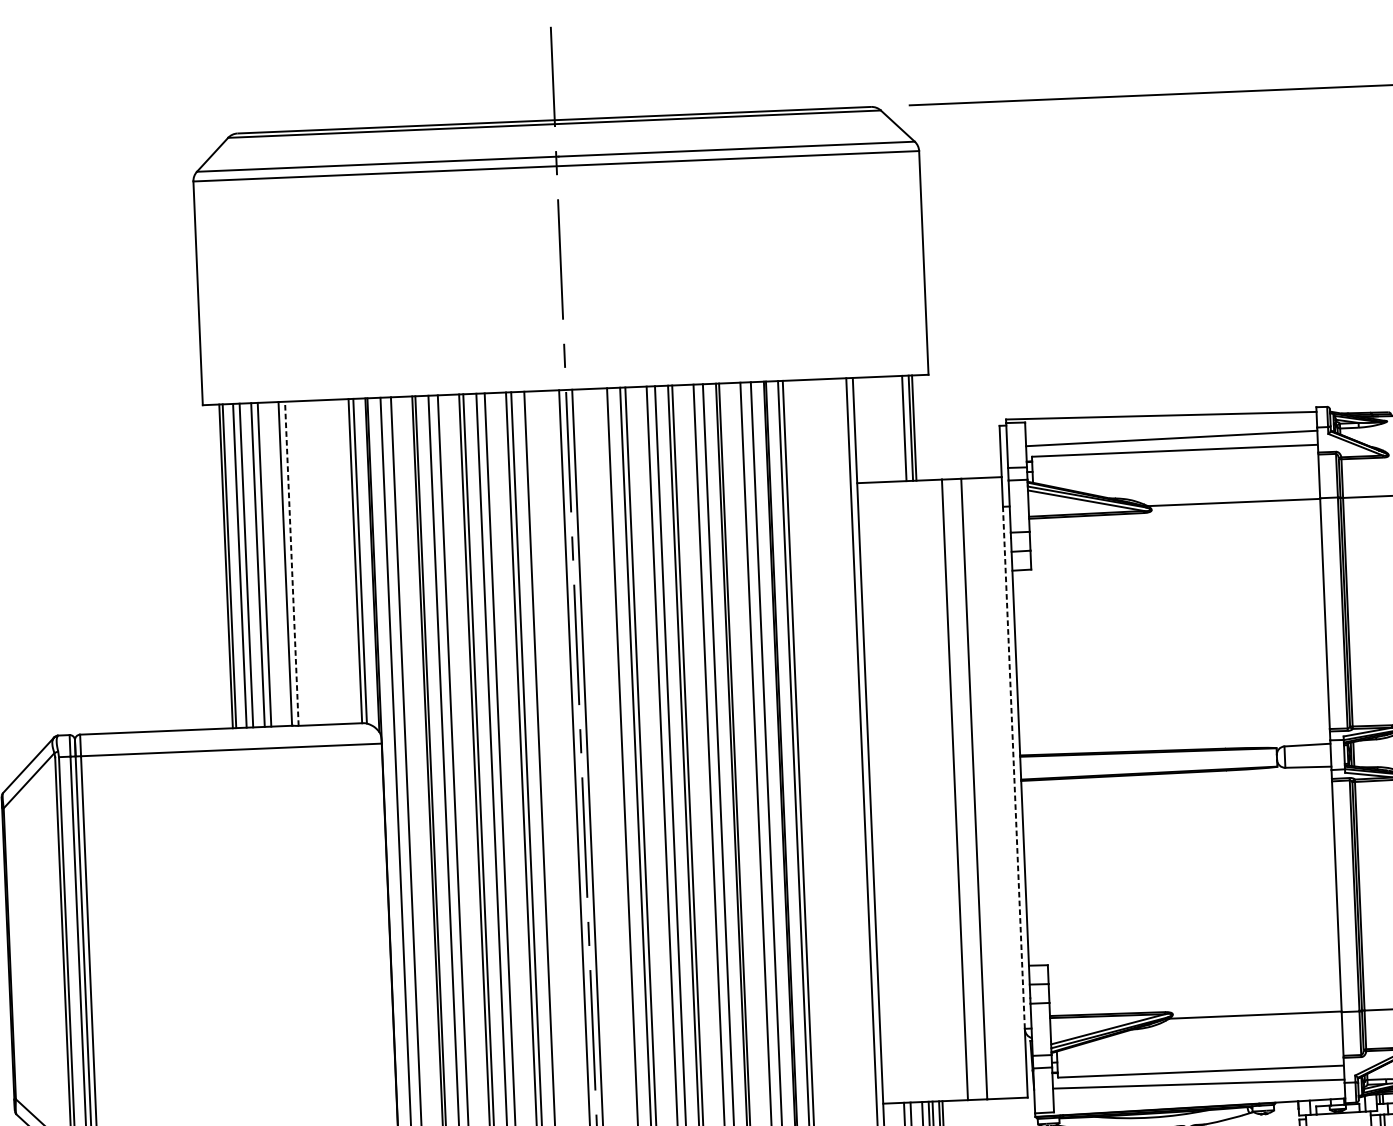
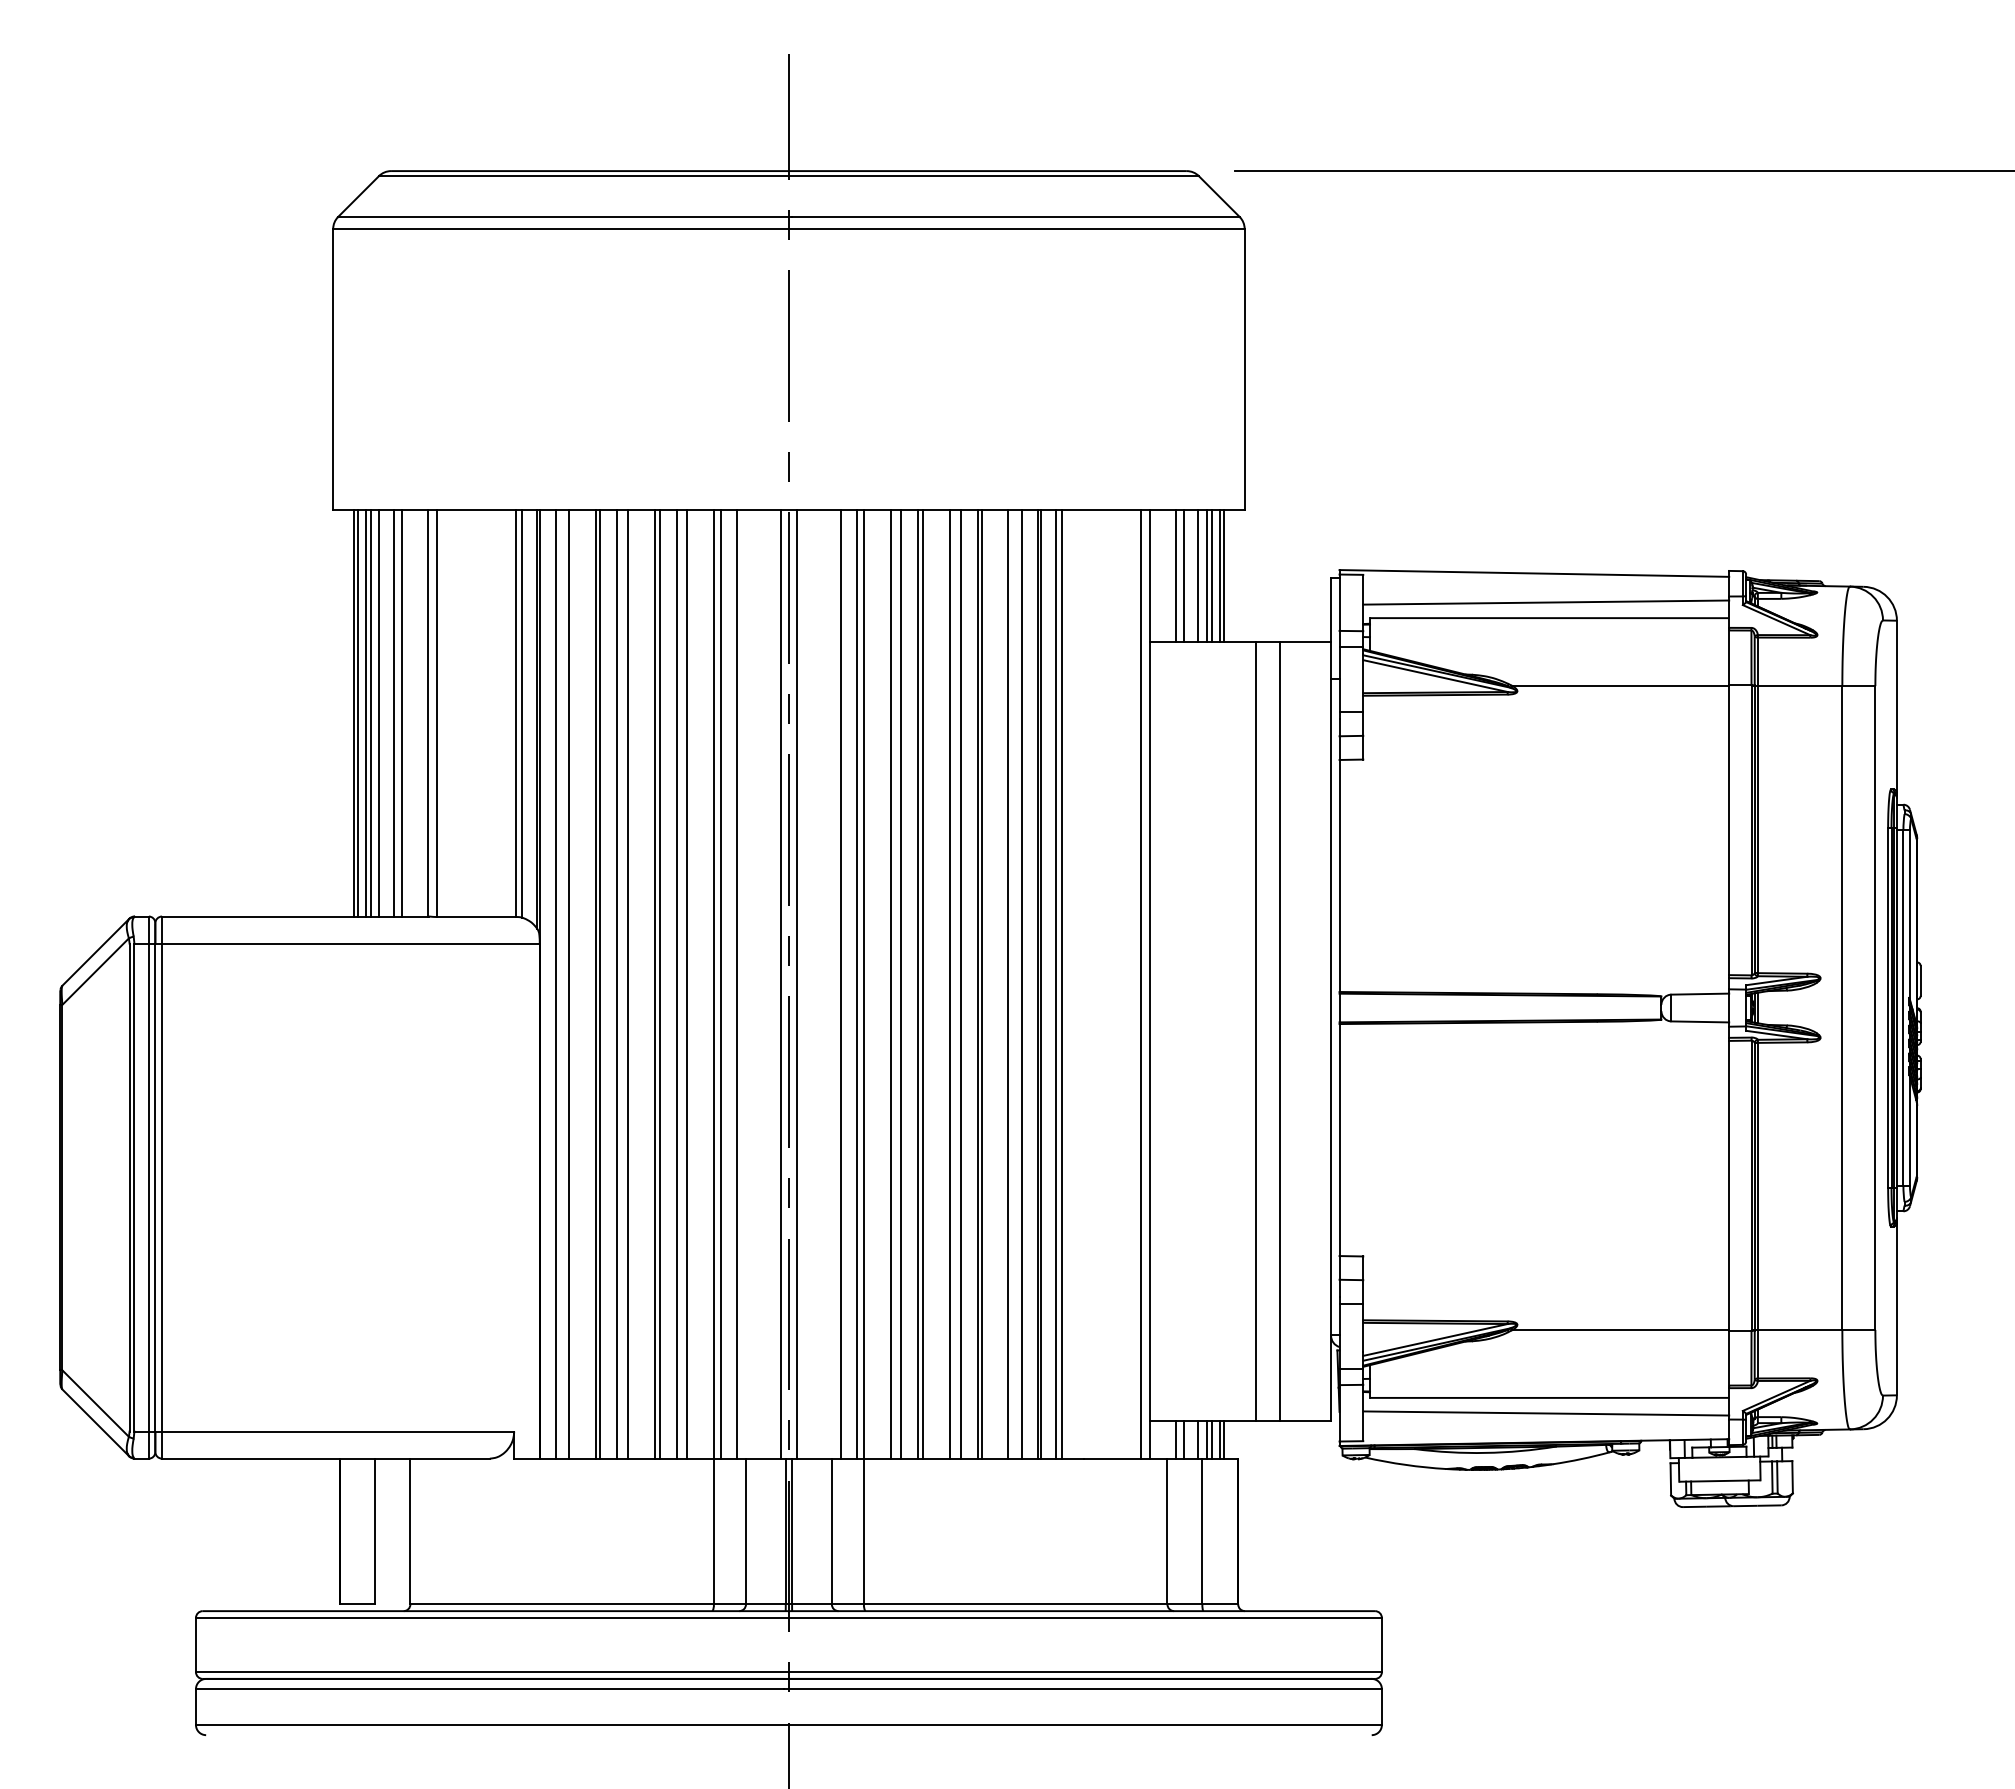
line: (893, 428) -> (1198, 575), added
line: (900, 428) -> (1206, 575), added
line: (875, 429) -> (1175, 575), added
line: (882, 429) -> (1183, 575), added
line: (291, 563) -> (436, 713), dashed -> solid
line: (236, 565) -> (366, 712), added
line: (1014, 768) -> (1331, 1007), dashed -> solid

